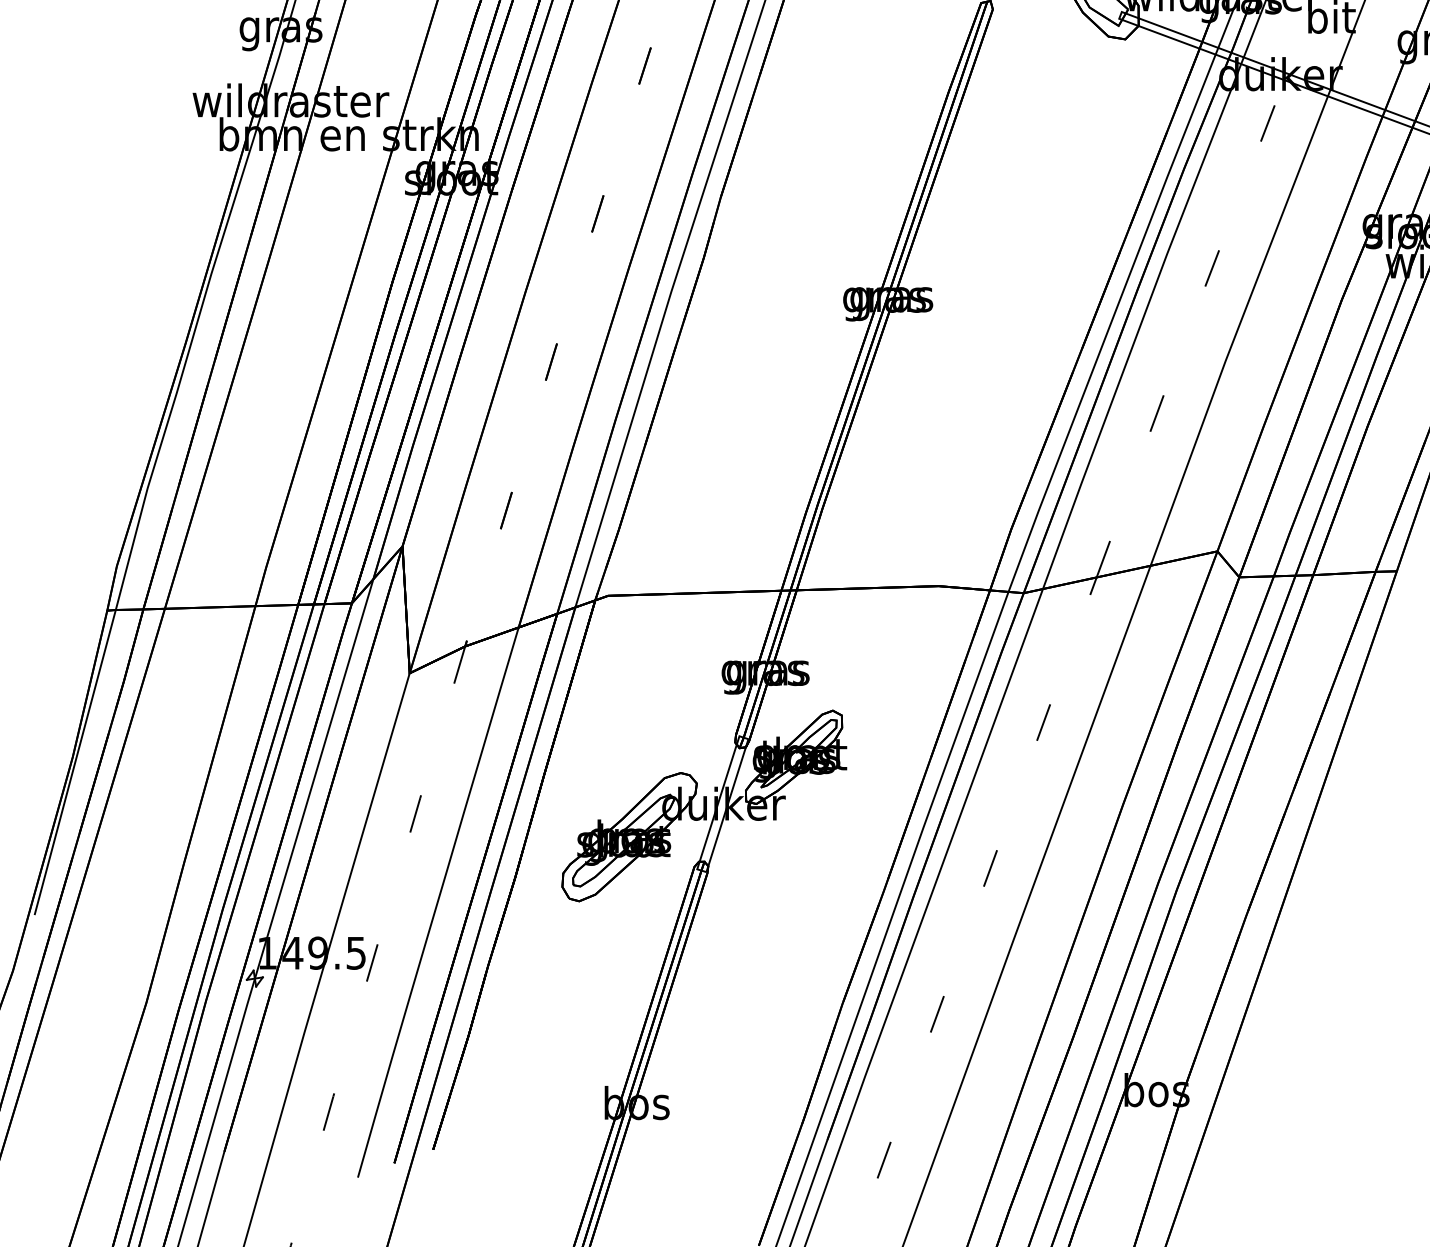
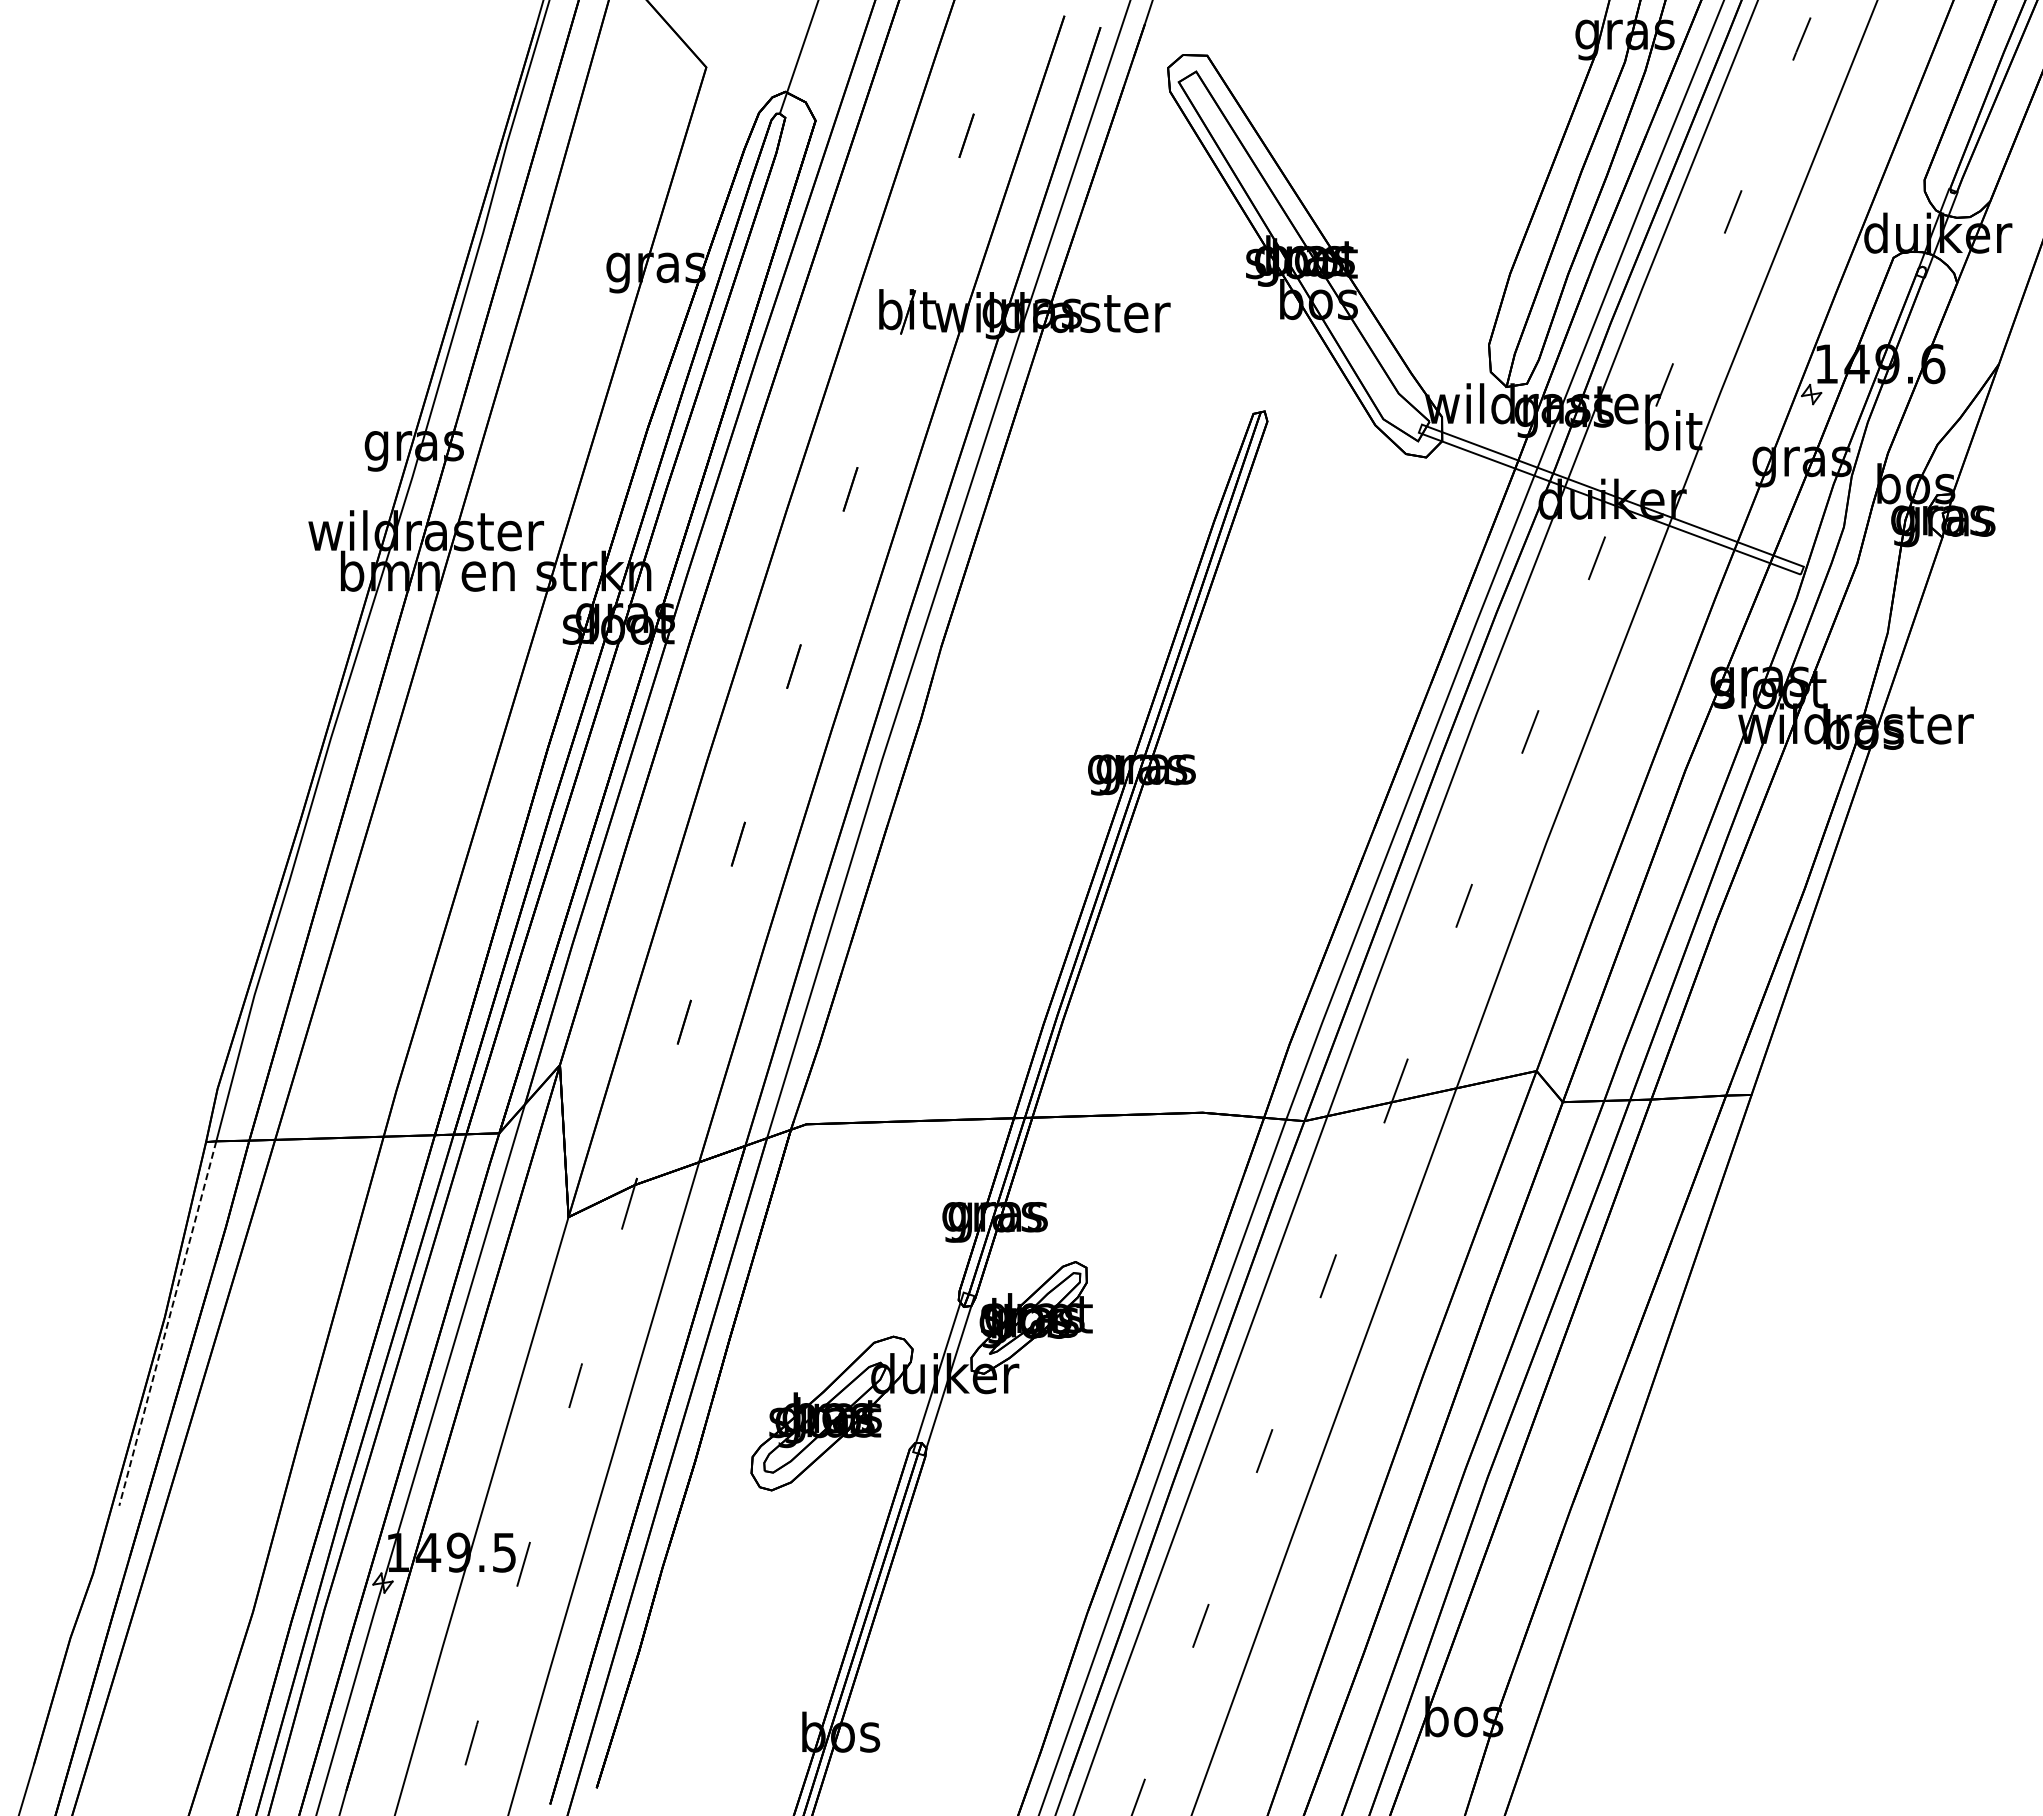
line: (75, 762) -> (167, 1323), solid -> dashed

